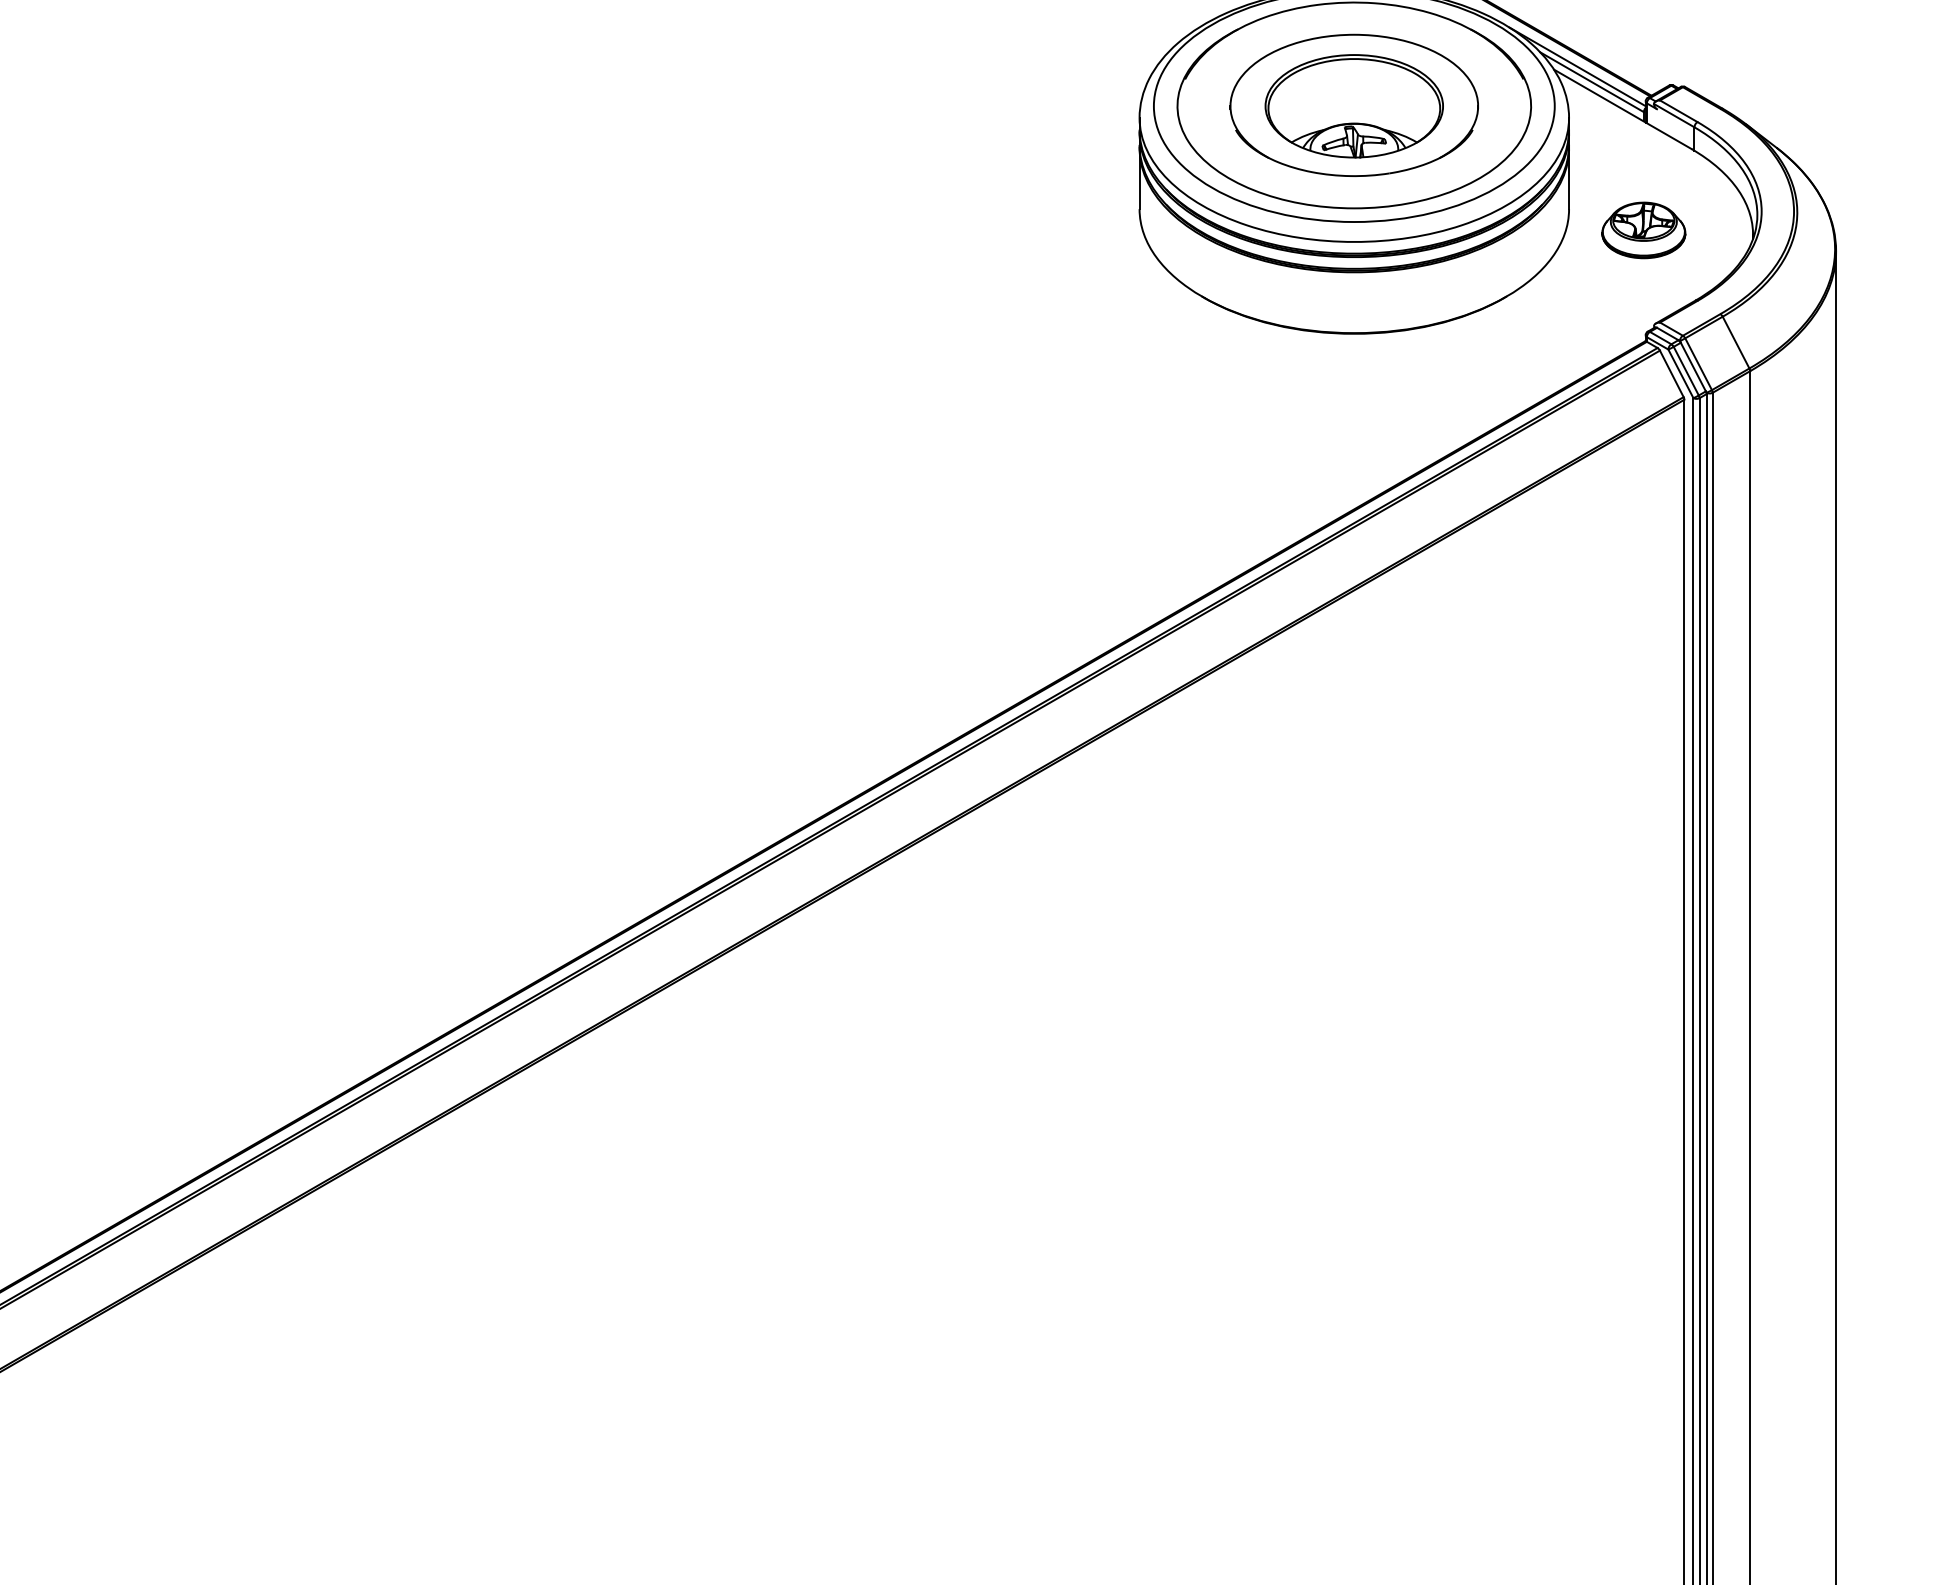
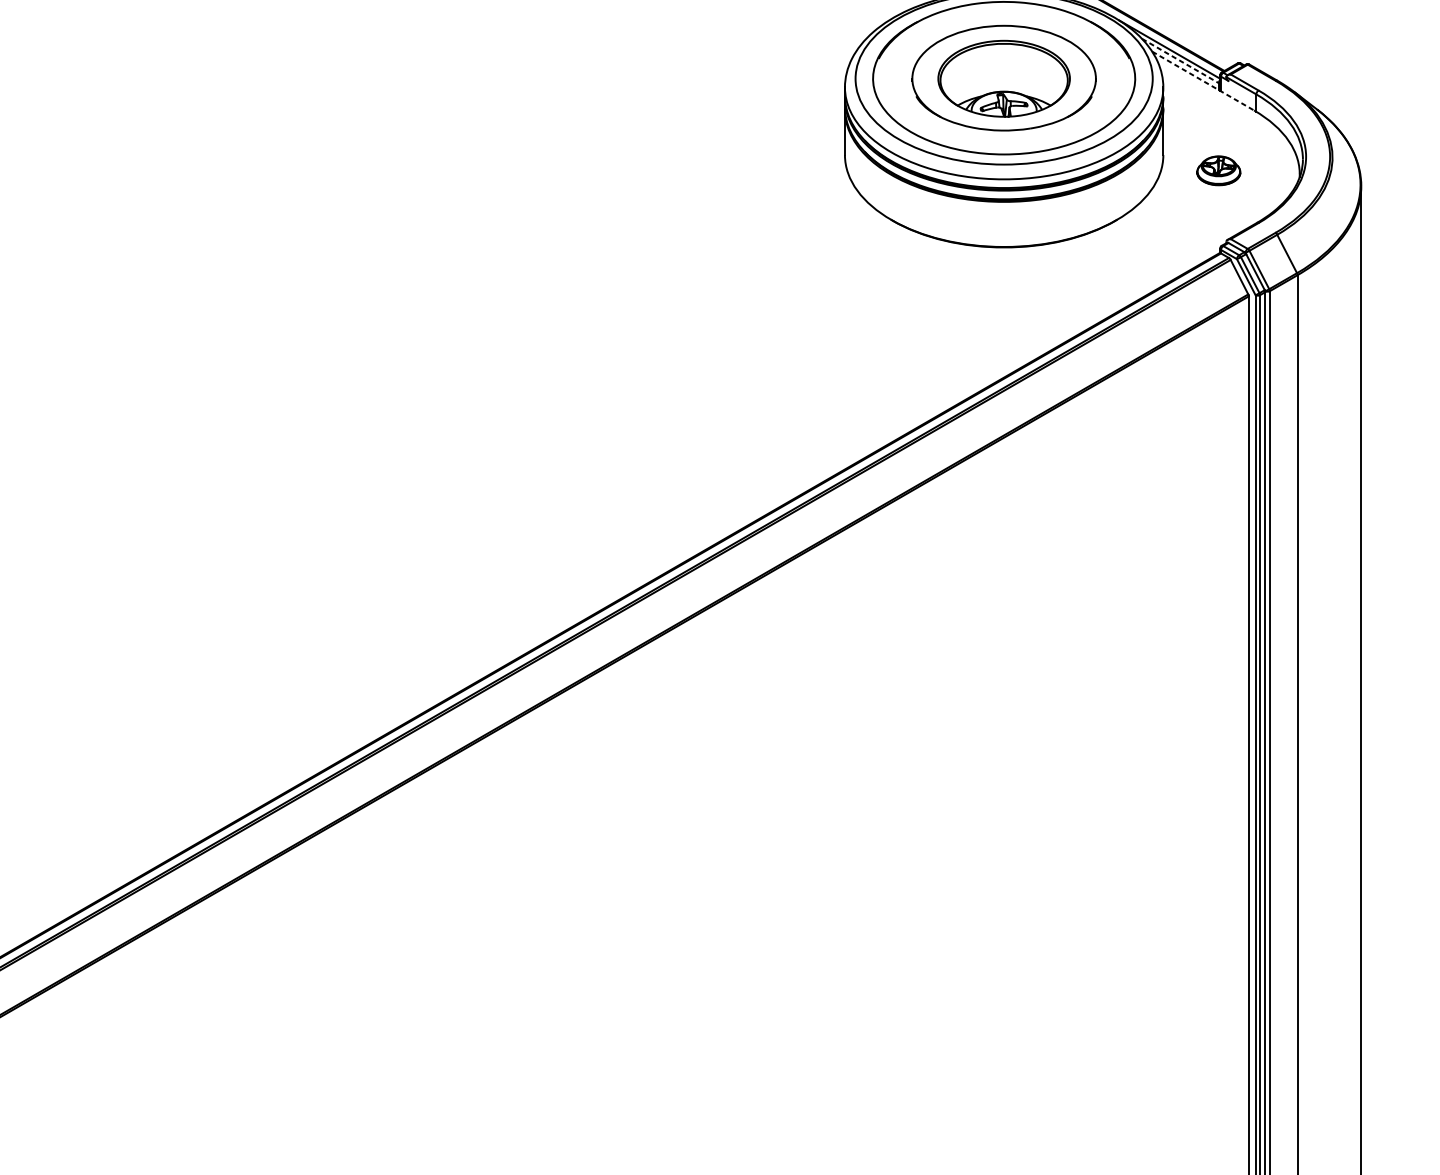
line: (1592, 82) -> (1180, 61), solid -> dashed
line: (1623, 109) -> (1203, 81), solid -> dashed
part: (1643, 230) -> (1218, 170), size x0.7

